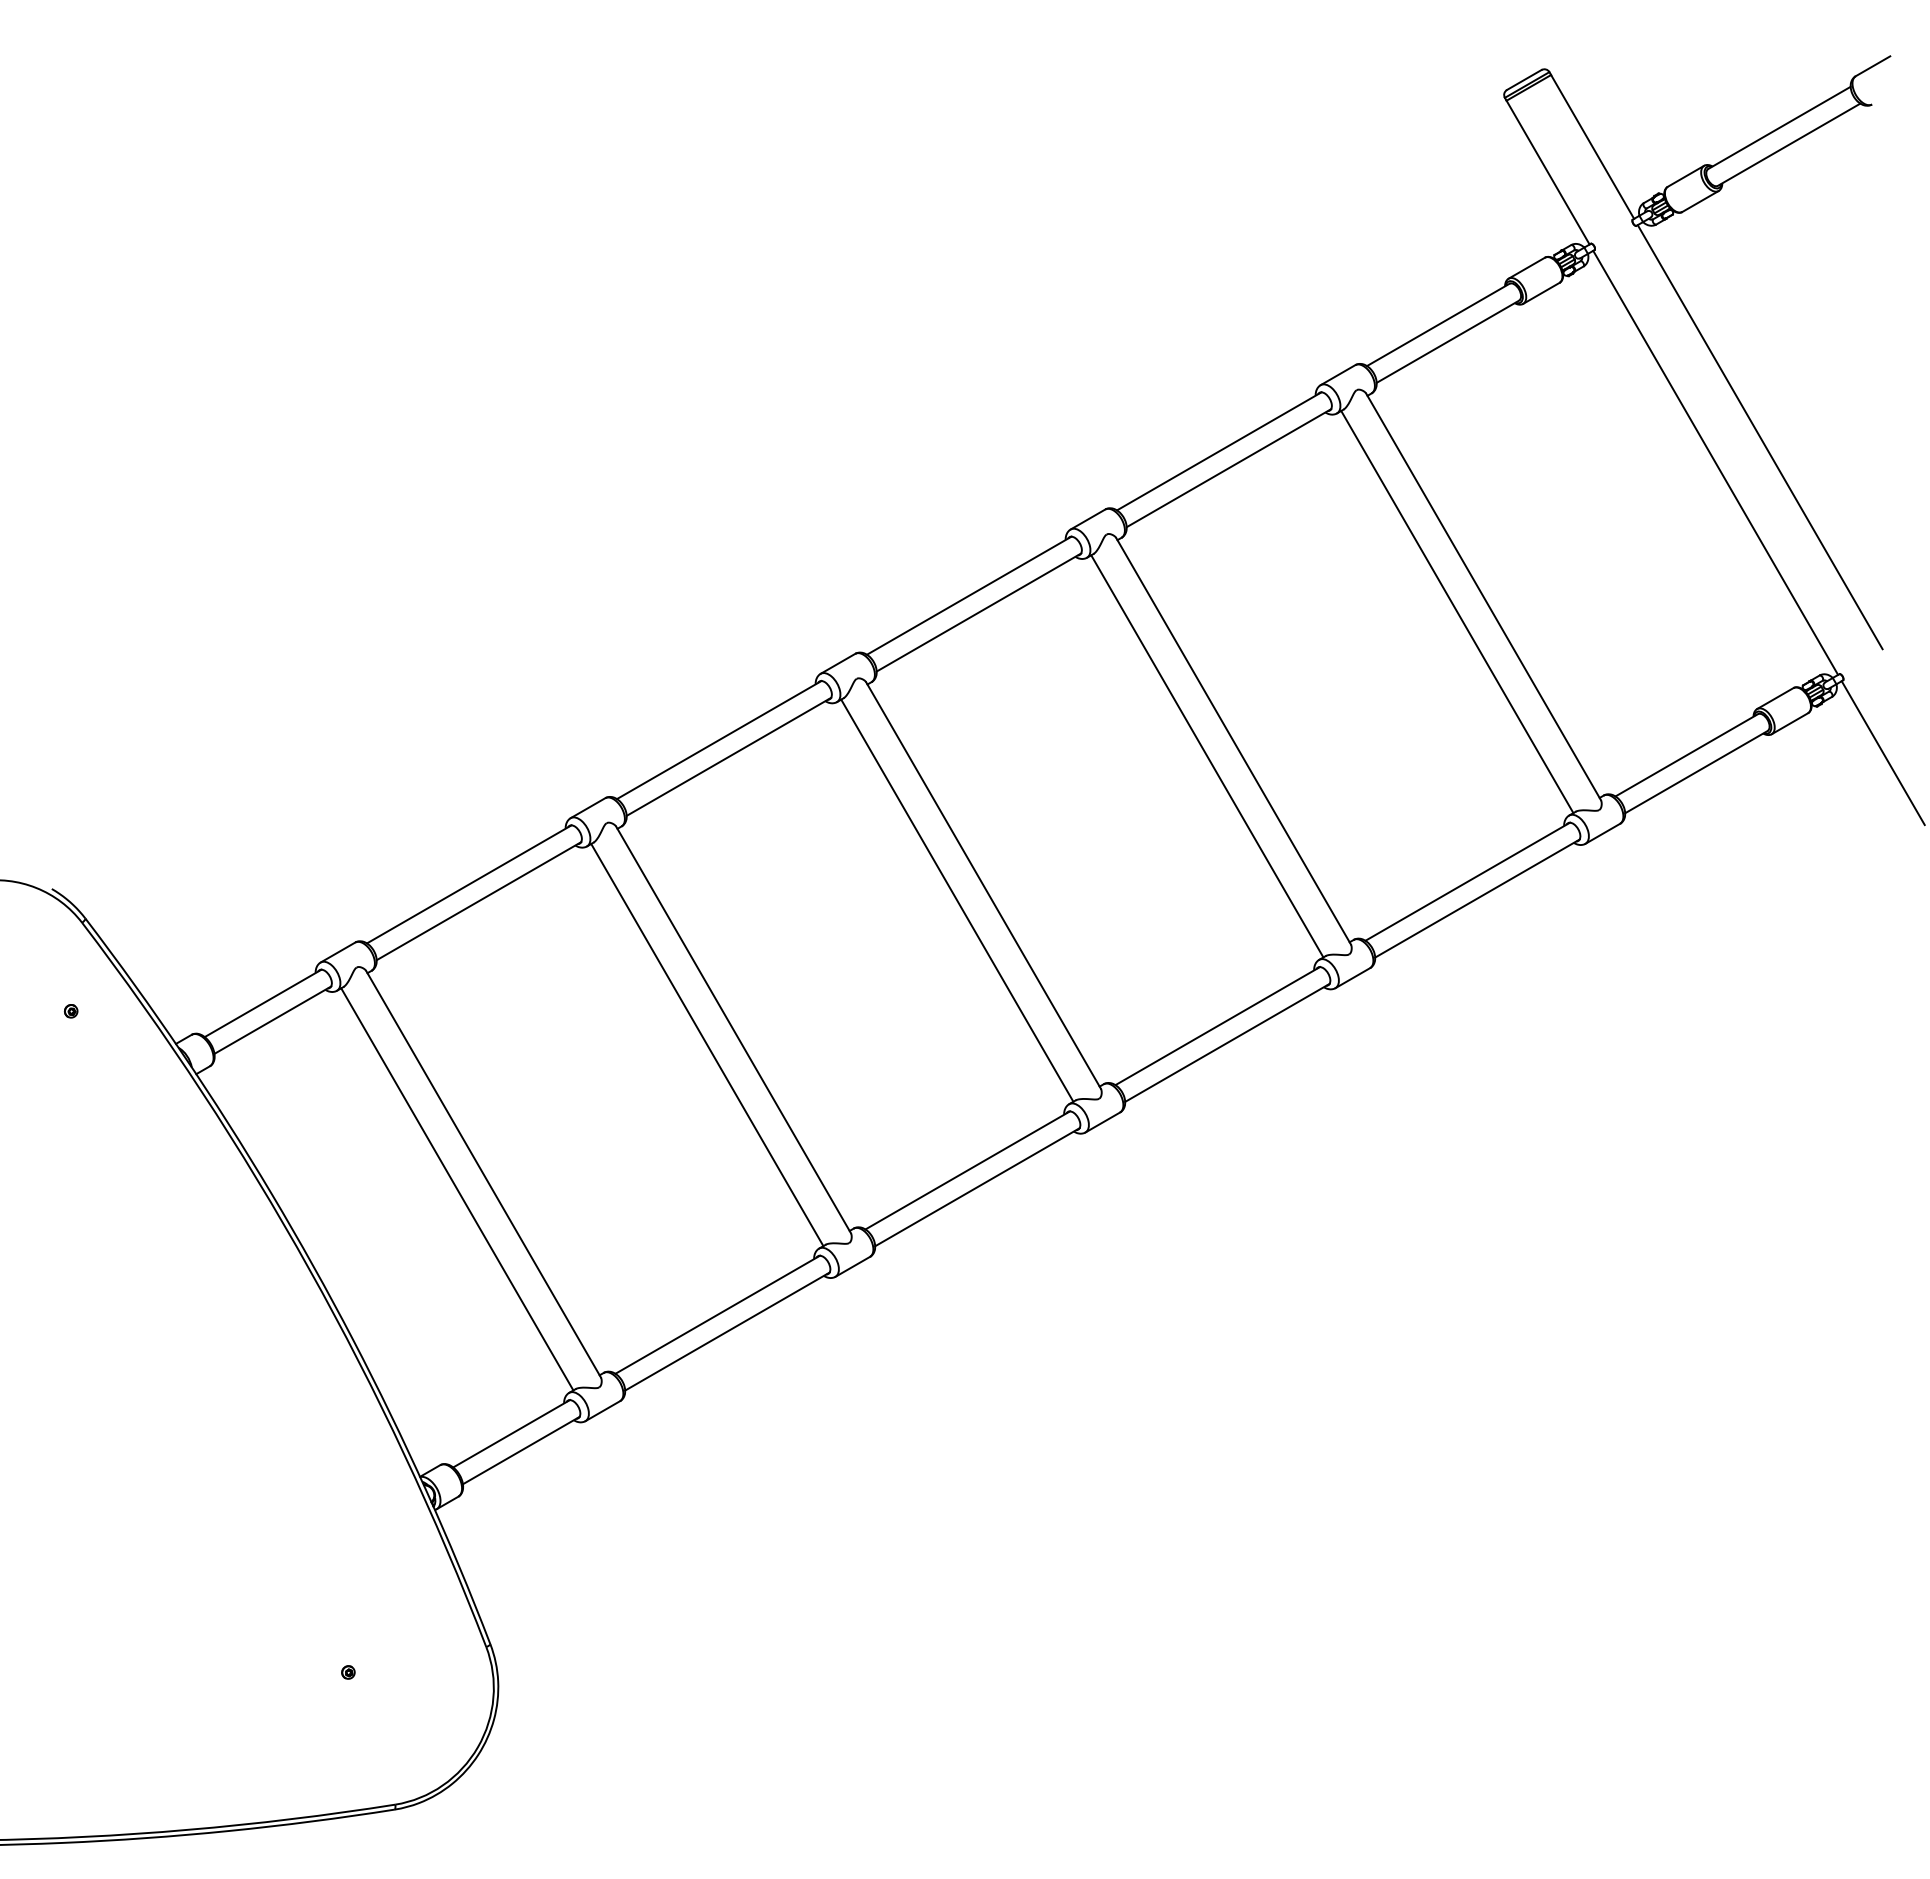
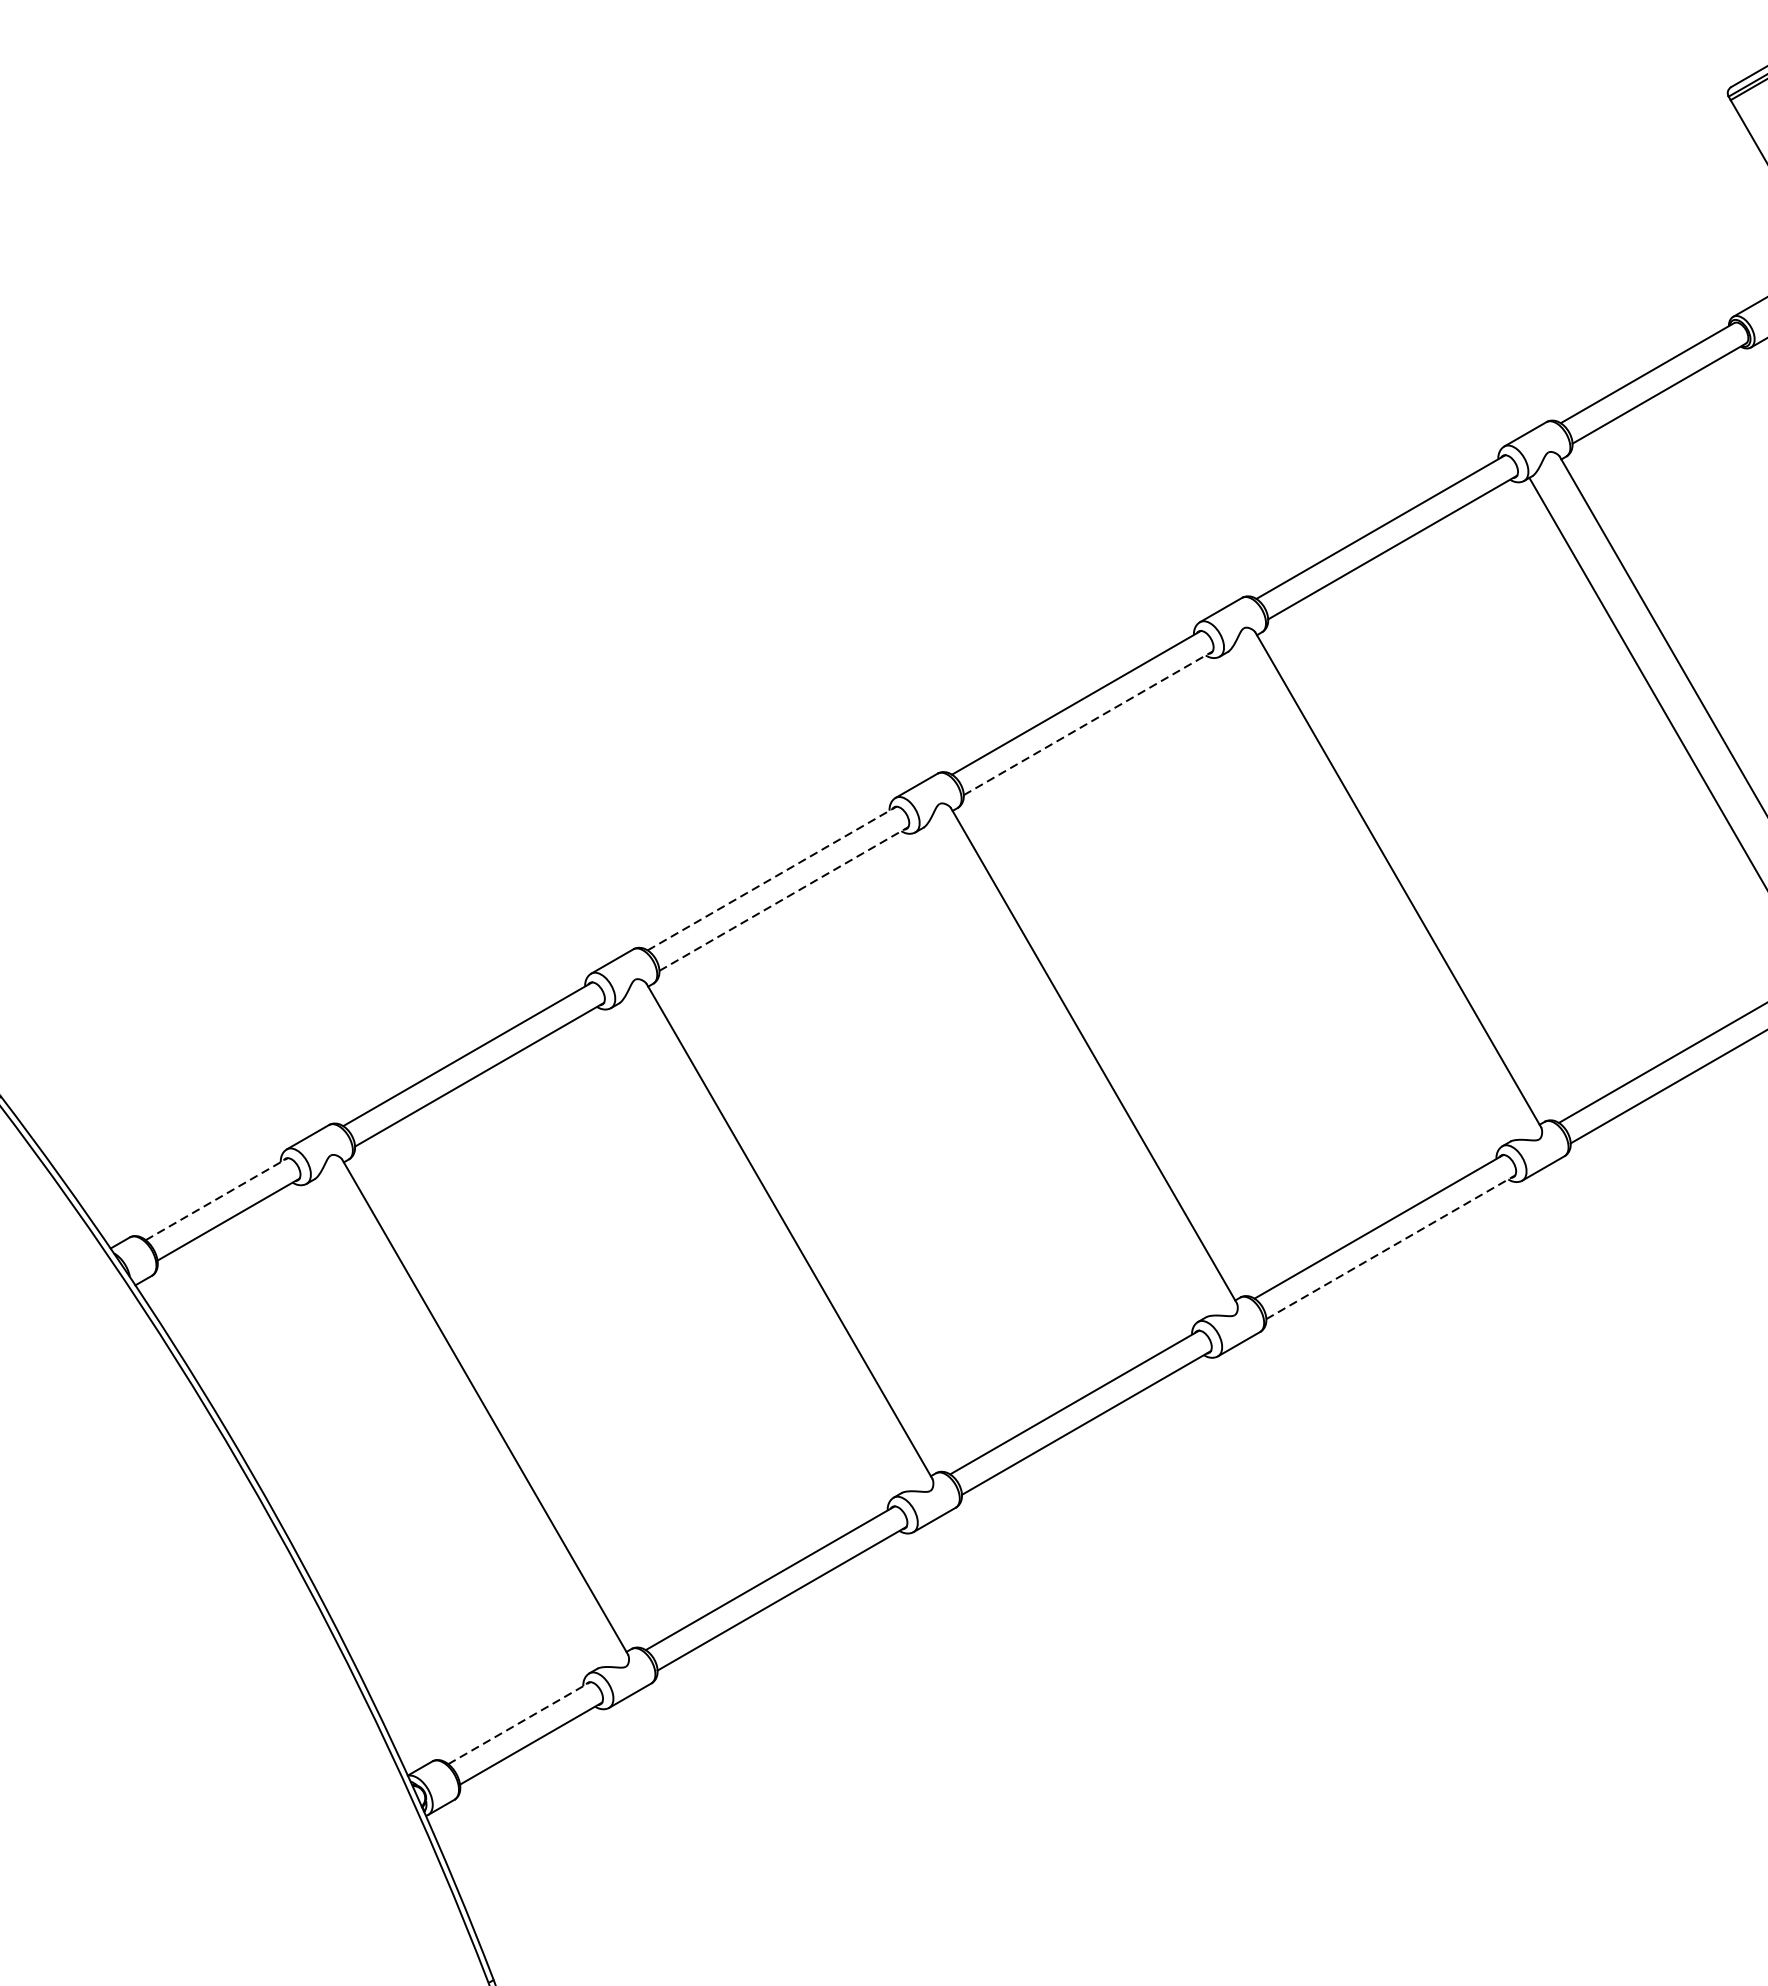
line: (979, 612) -> (1088, 723), solid -> dashed
line: (719, 739) -> (772, 877), solid -> dashed
line: (729, 756) -> (784, 898), solid -> dashed
line: (1207, 756) -> (1366, 898), removed
line: (957, 900) -> (1062, 1073), removed
line: (263, 1003) -> (217, 1199), solid -> dashed
line: (1227, 1042) -> (1390, 1246), solid -> dashed
line: (707, 1045) -> (757, 1250), removed
line: (457, 1189) -> (453, 1425), removed
line: (512, 1433) -> (520, 1722), solid -> dashed

